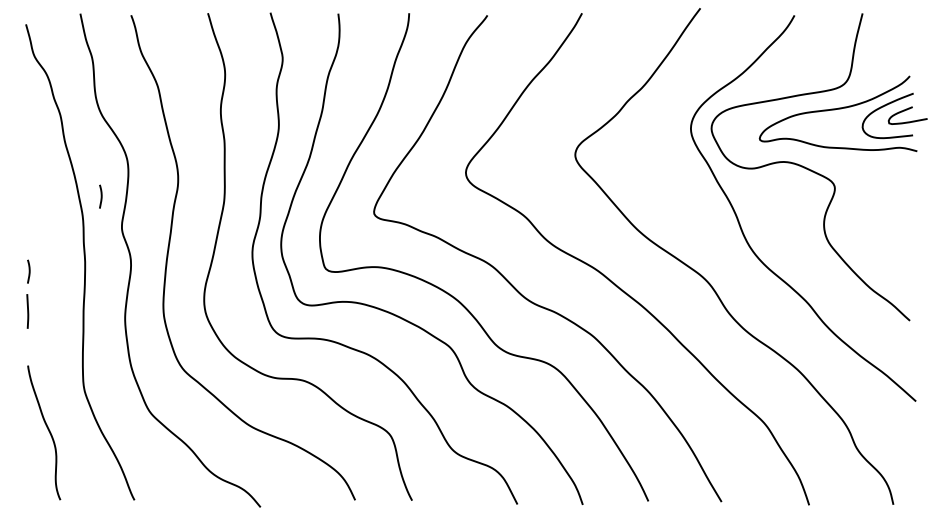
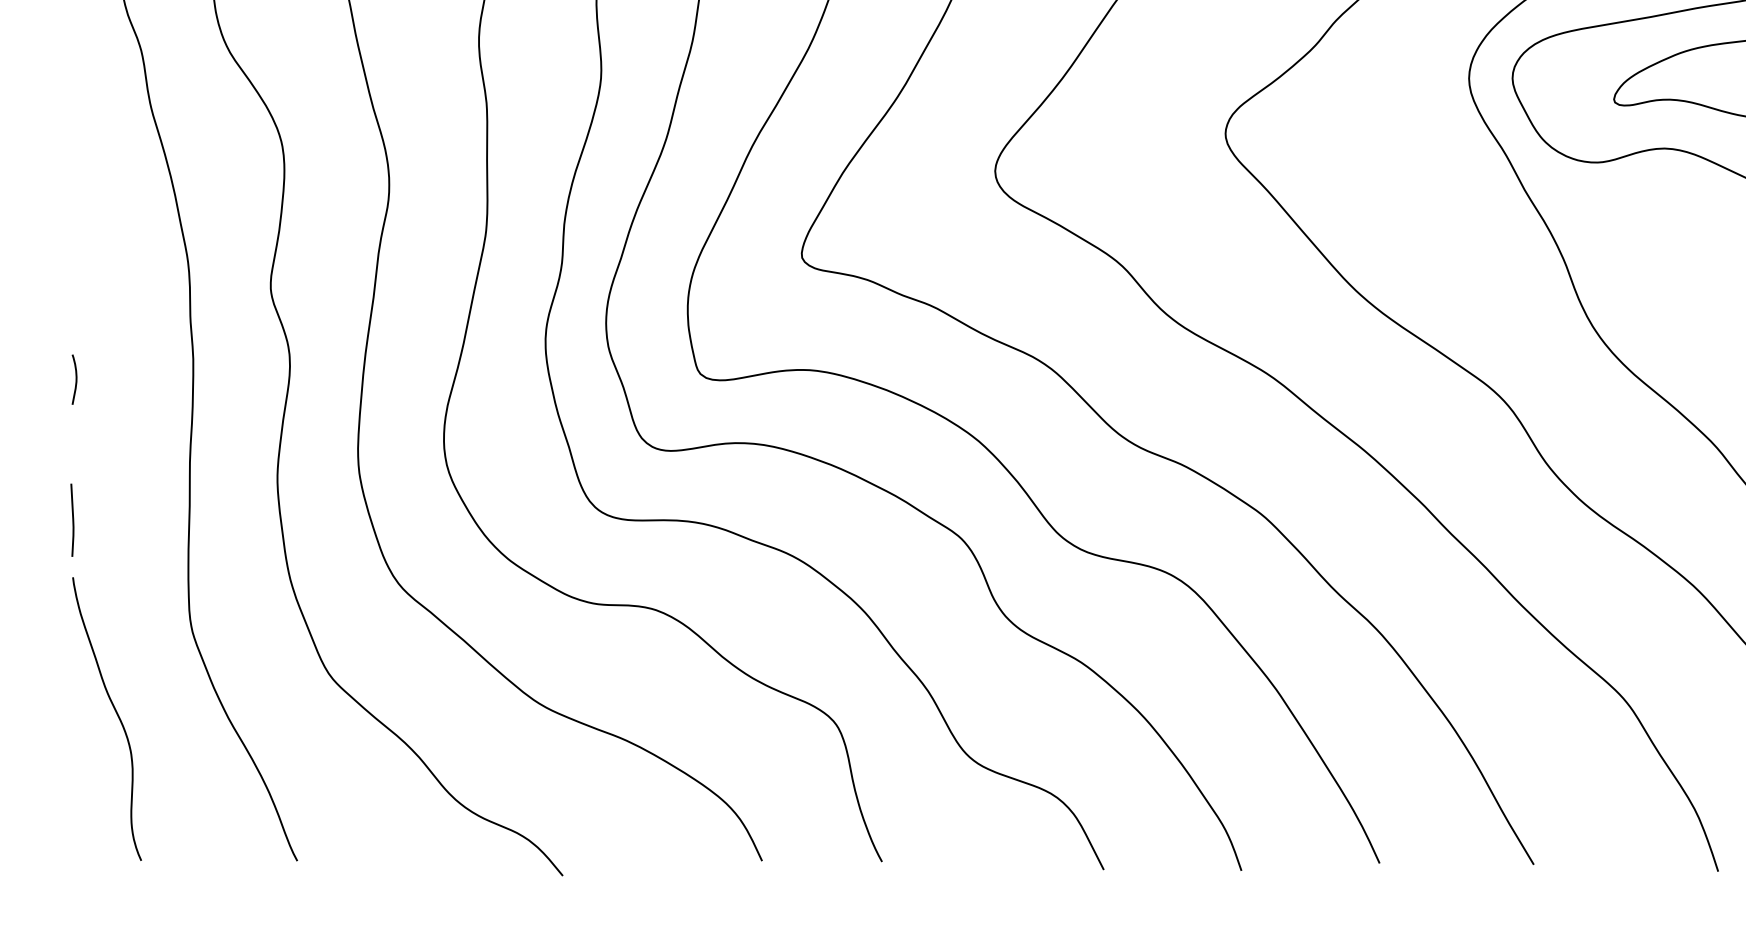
line: (100, 196) -> (225, 221), removed
line: (27, 311) -> (71, 520), moved

